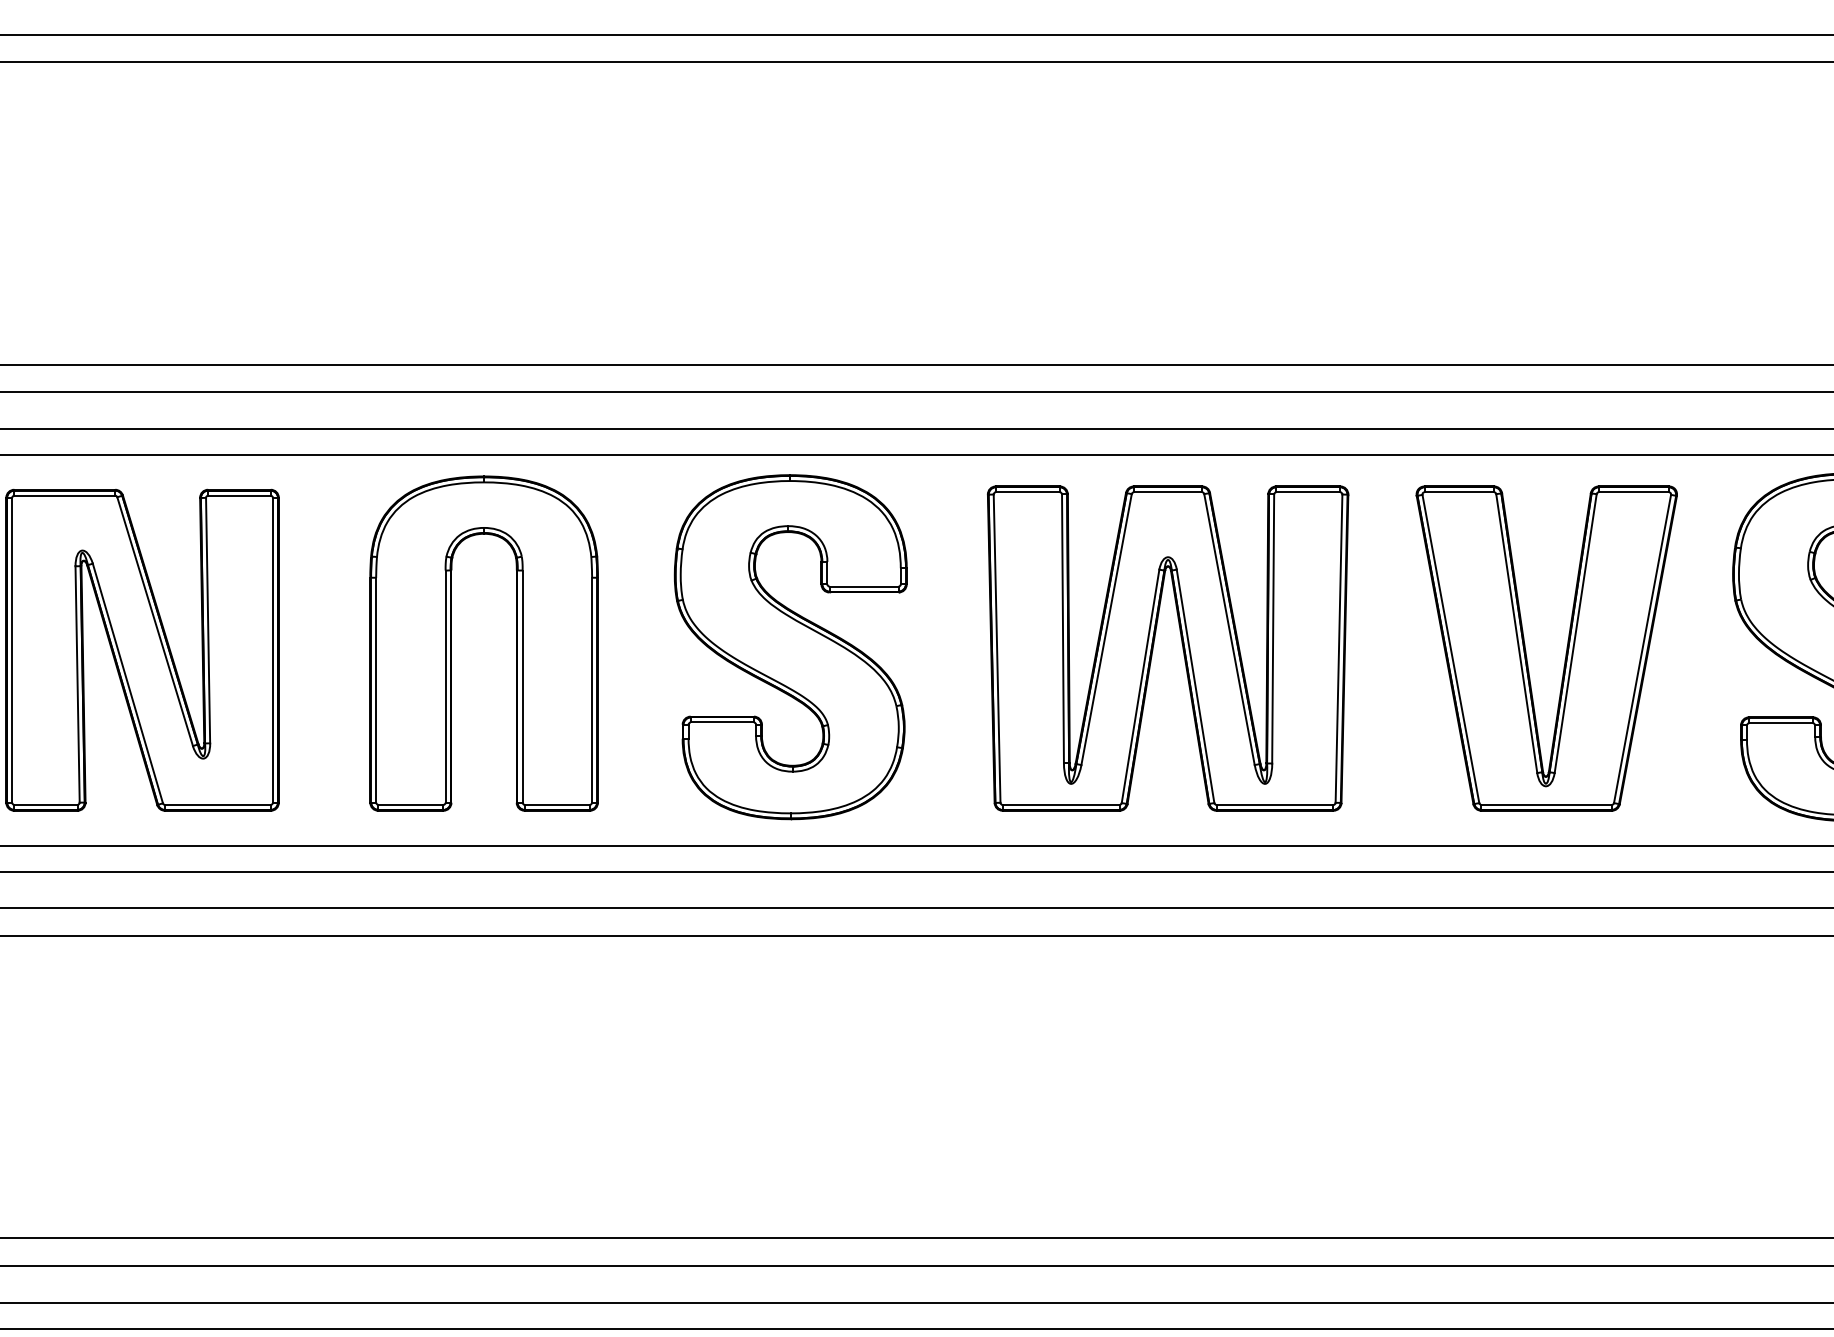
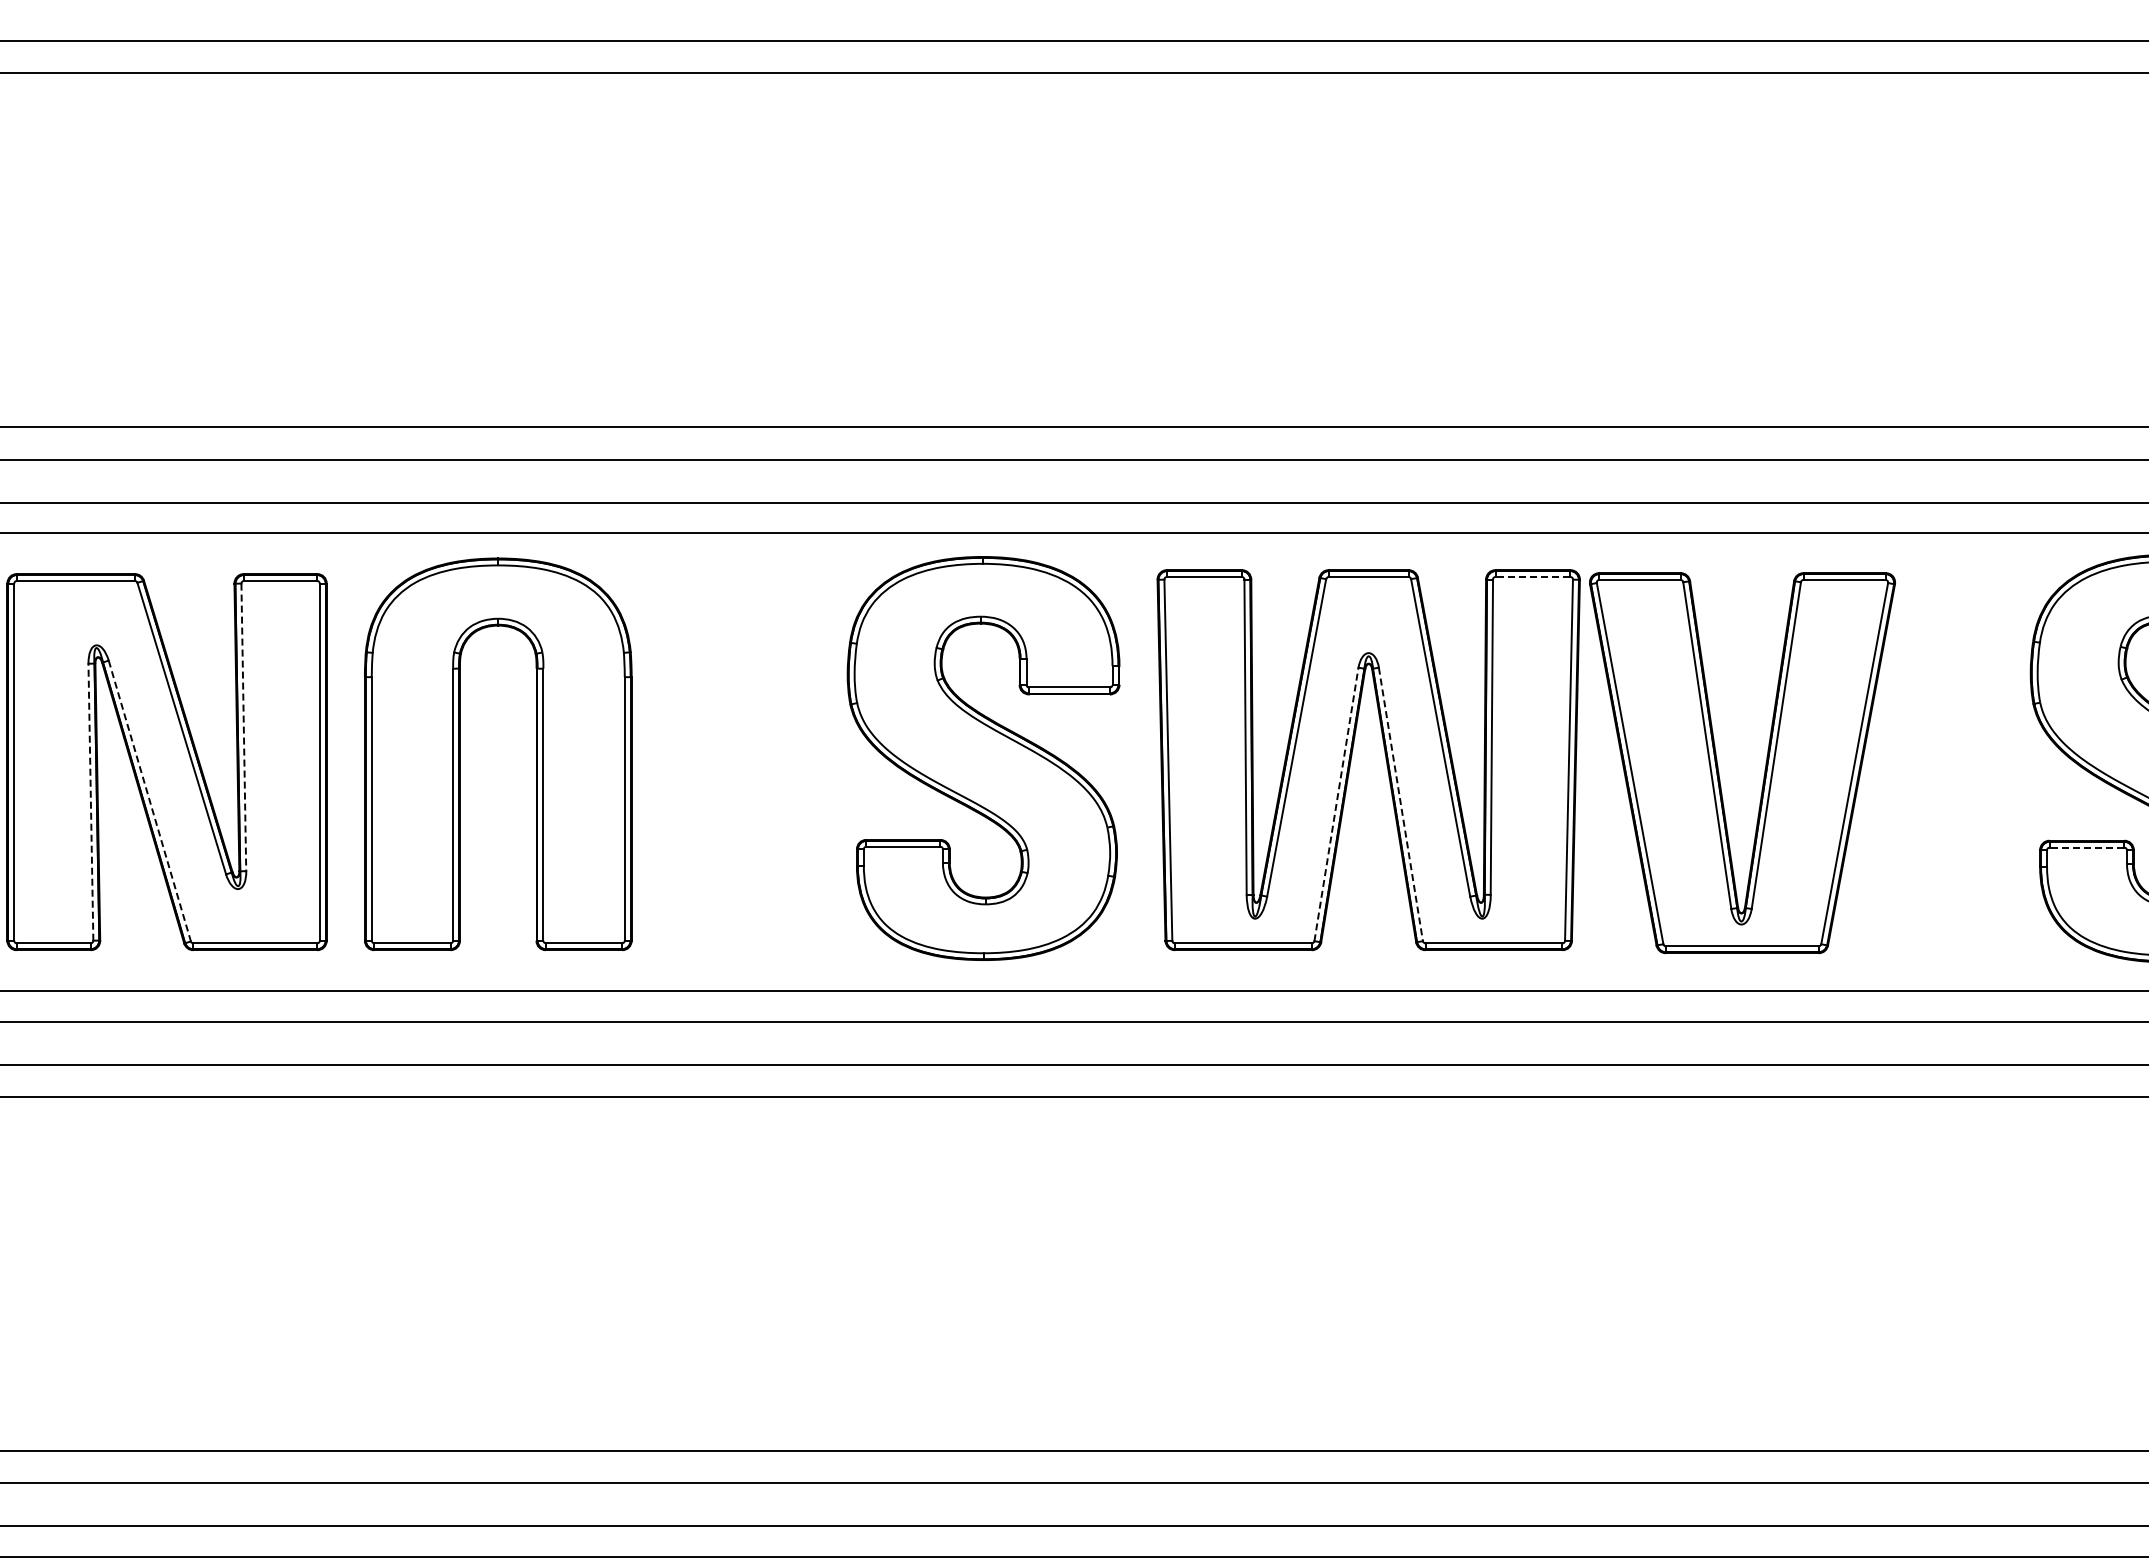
line: (1307, 492) -> (1532, 577), solid -> dashed
line: (207, 620) -> (243, 727), solid -> dashed
part: (451, 643) -> (460, 754), moved
part: (790, 647) -> (983, 758), moved
part: (1565, 653) -> (1764, 769), moved
line: (128, 683) -> (150, 801), solid -> dashed
line: (77, 684) -> (90, 802), solid -> dashed
line: (1140, 686) -> (1336, 804), solid -> dashed
line: (1195, 686) -> (1400, 804), solid -> dashed
line: (1780, 723) -> (2086, 847), solid -> dashed

